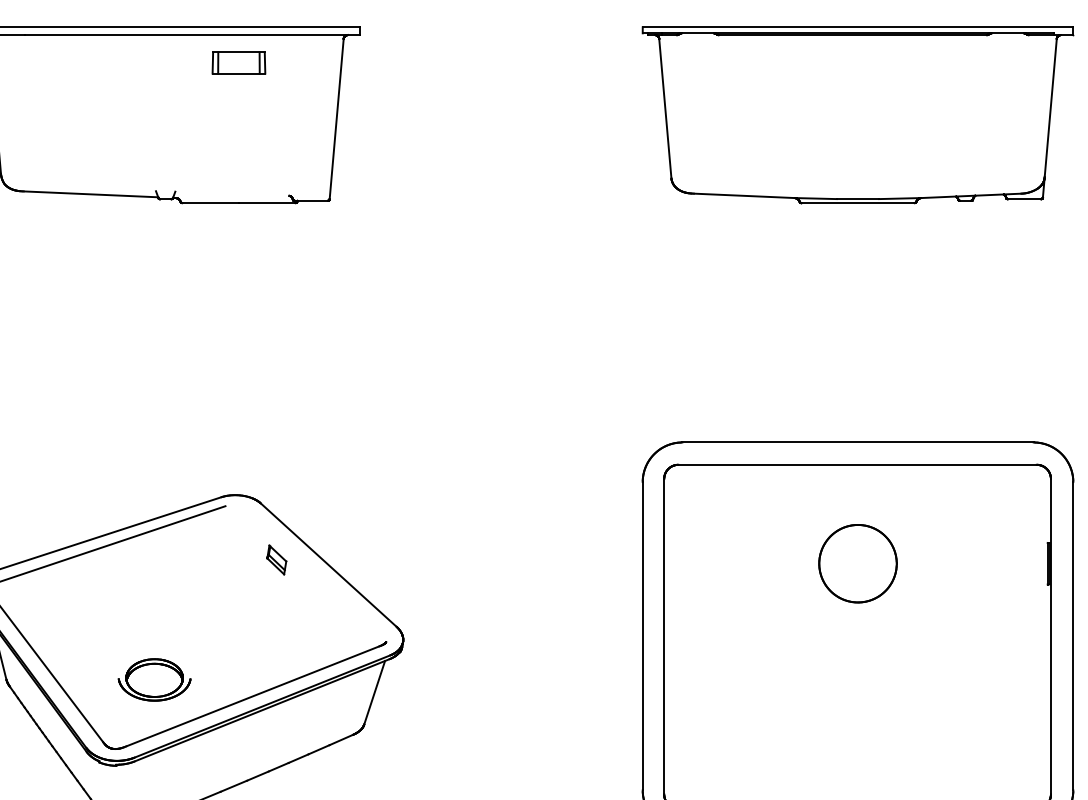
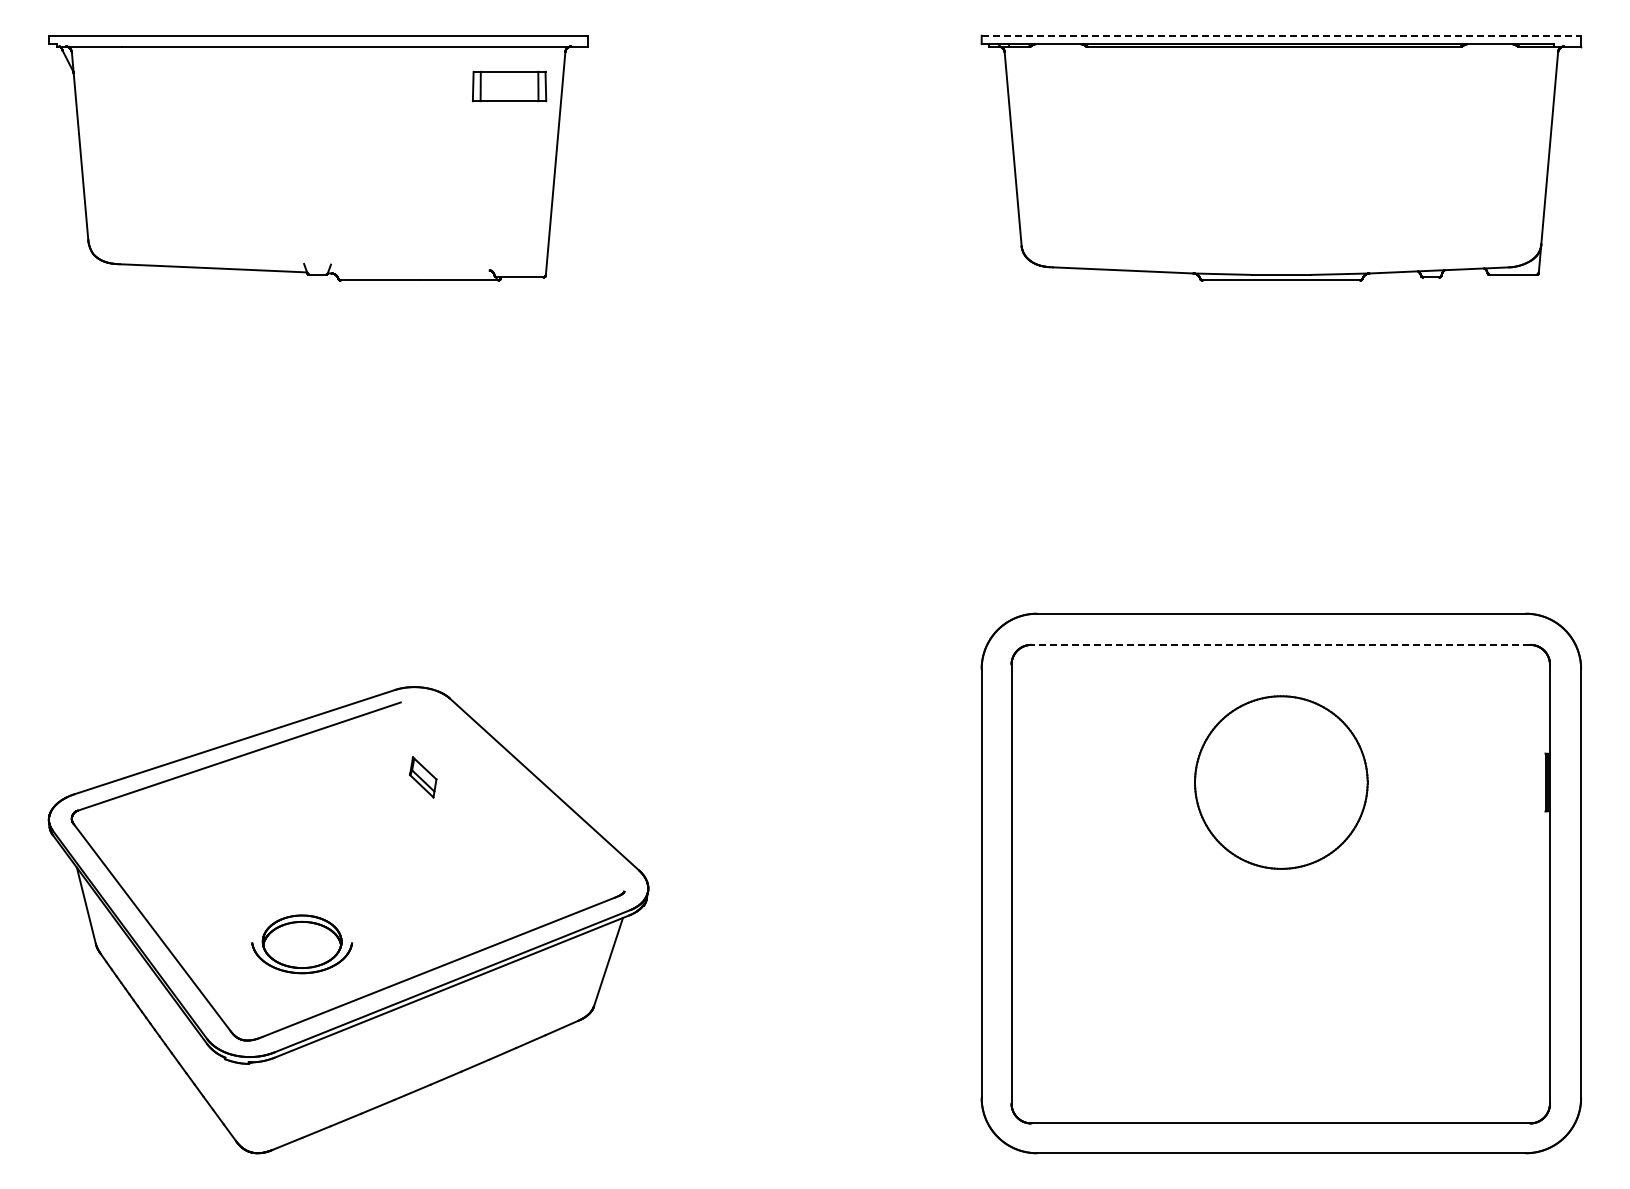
line: (858, 27) -> (1281, 35), solid -> dashed
part: (238, 63) -> (509, 86), moved
line: (857, 464) -> (1280, 644), solid -> dashed
part: (276, 560) -> (423, 777), moved
part: (858, 563) -> (1281, 782), size x1.6

